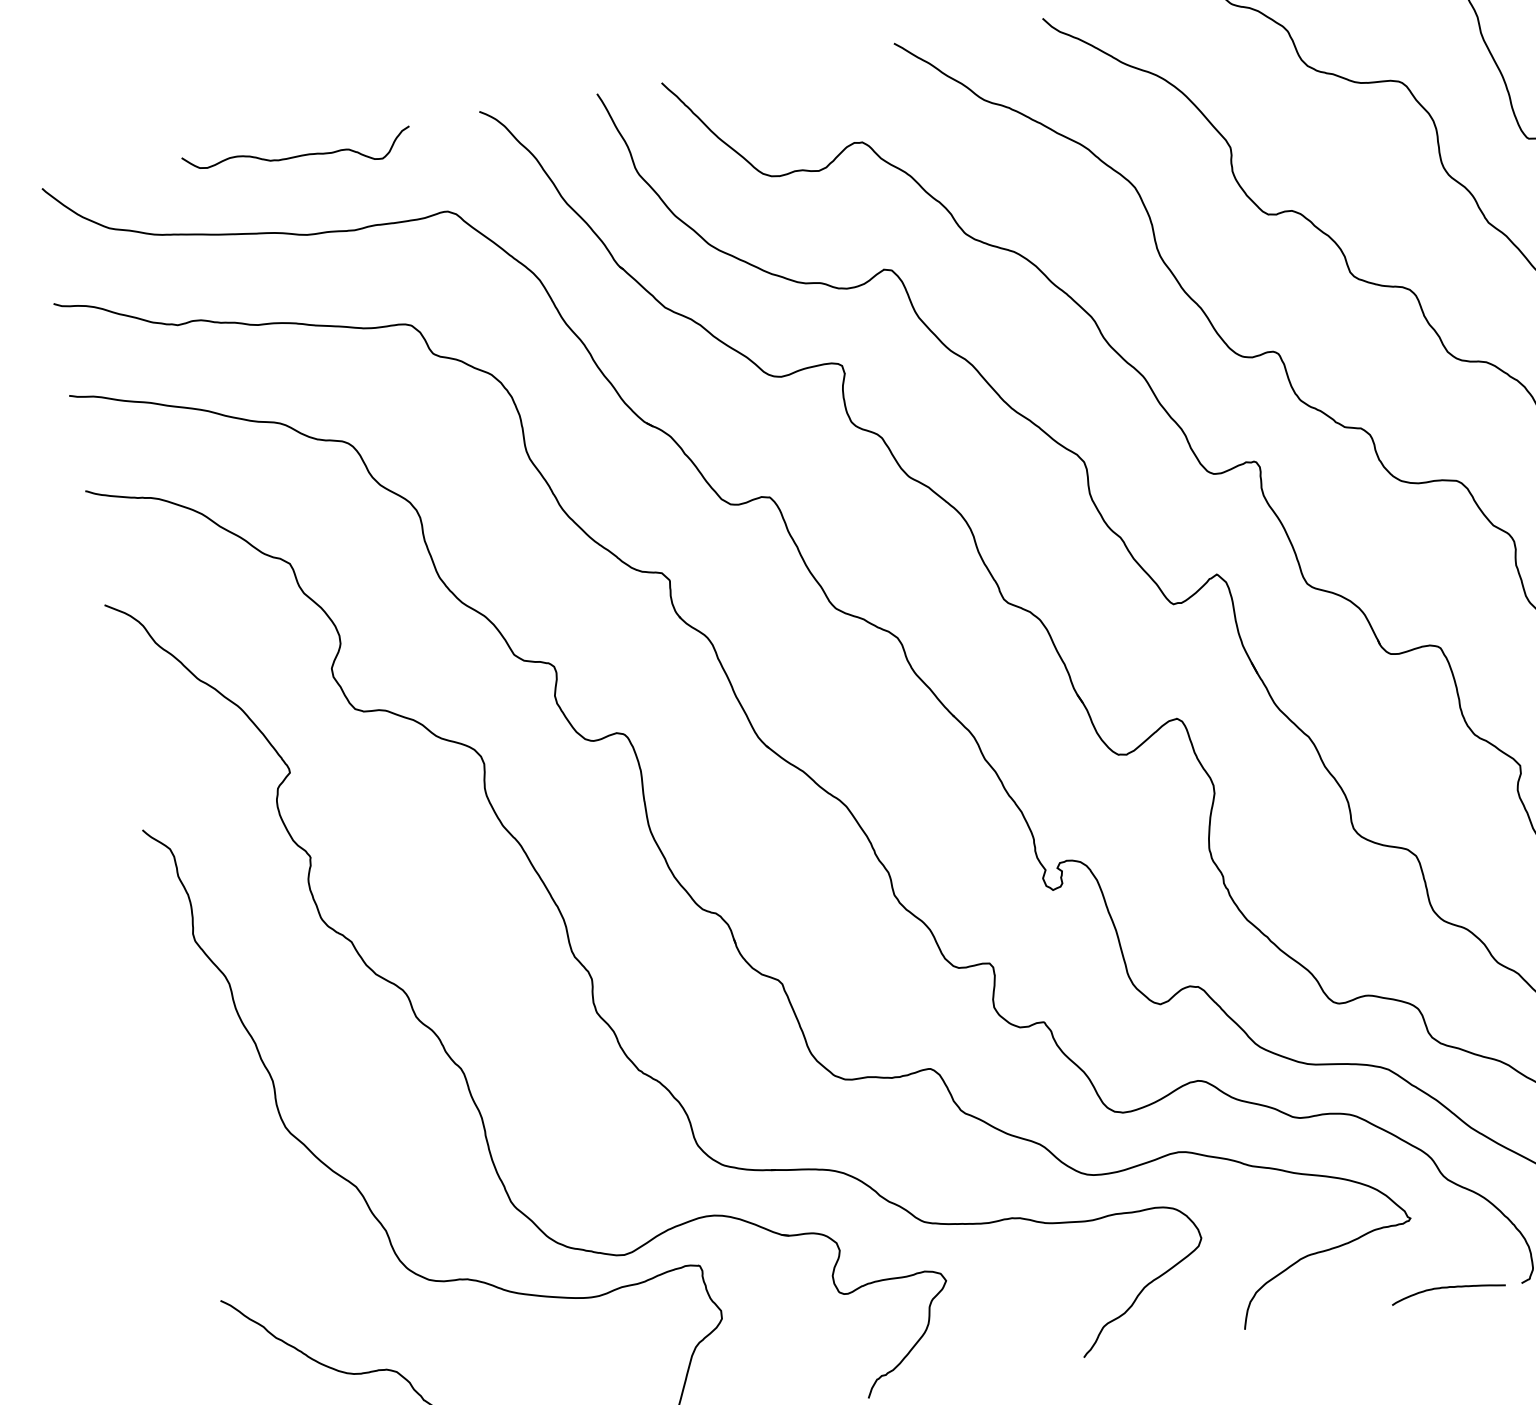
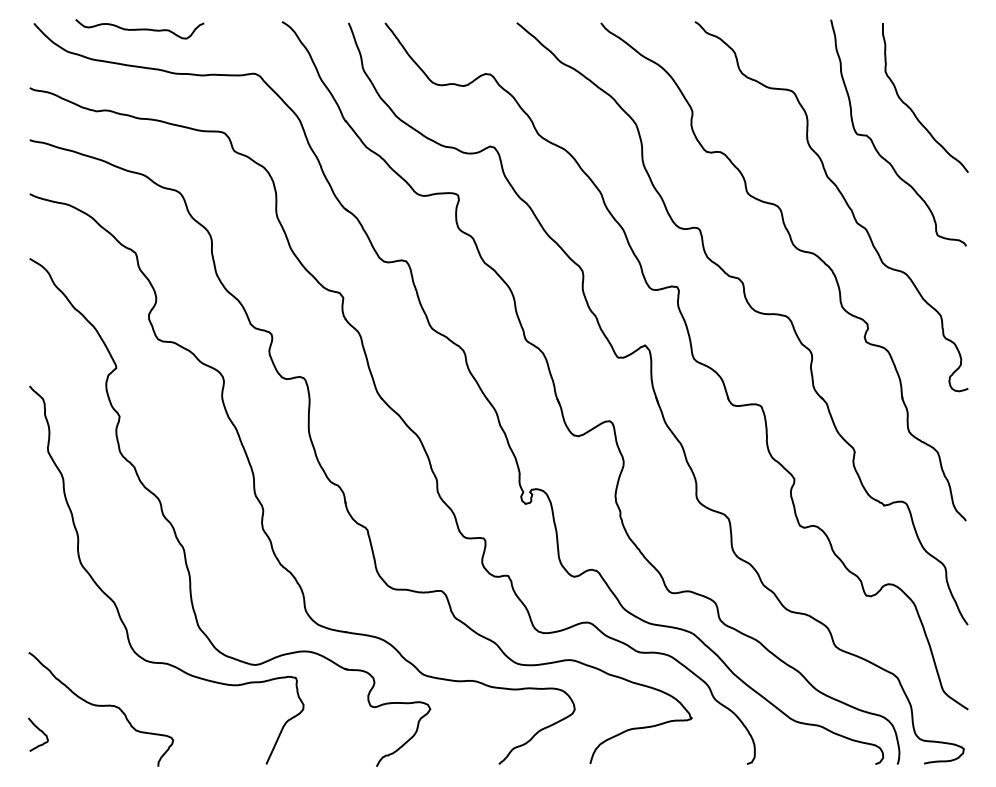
curve: (296, 156) -> (139, 29), moved
curve: (1447, 1289) -> (705, 760), removed

